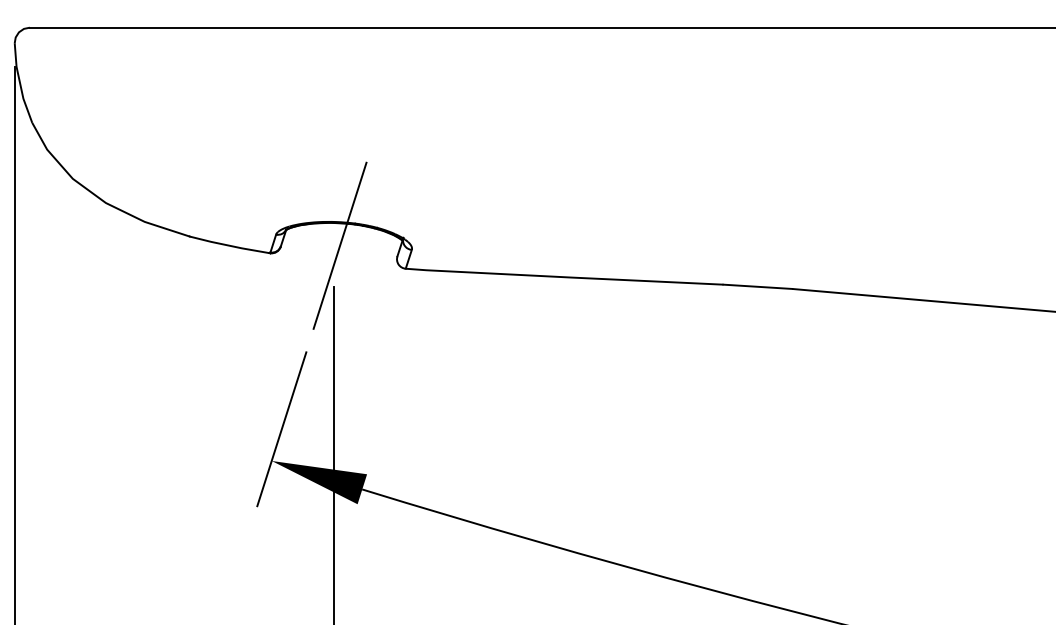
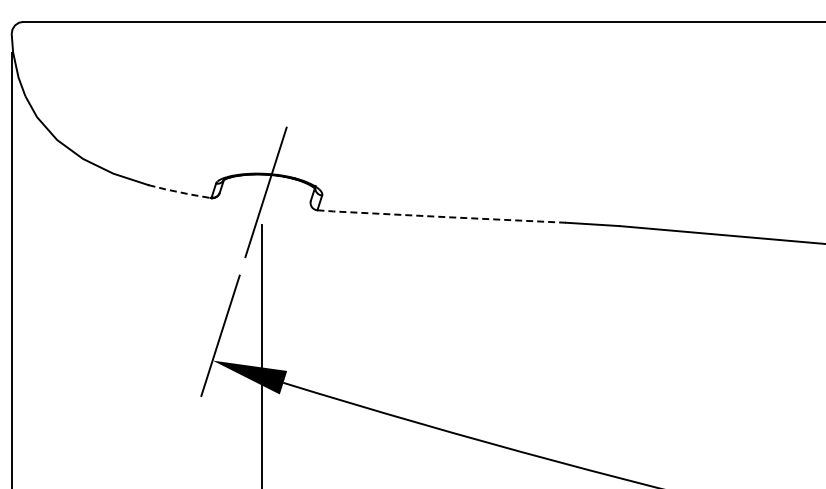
line: (229, 245) -> (179, 192), solid -> dashed
line: (564, 276) -> (441, 216), solid -> dashed

